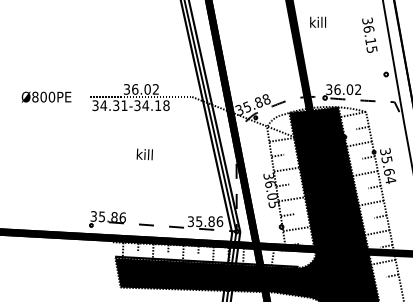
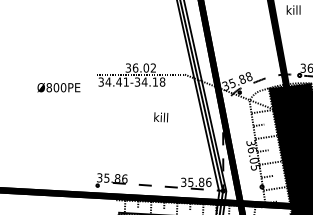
text: (46, 96) -> (58, 87), moved
text: (115, 105) -> (118, 81), 34.31-34.18 -> 34.41-34.18
text: (144, 154) -> (160, 117), moved

